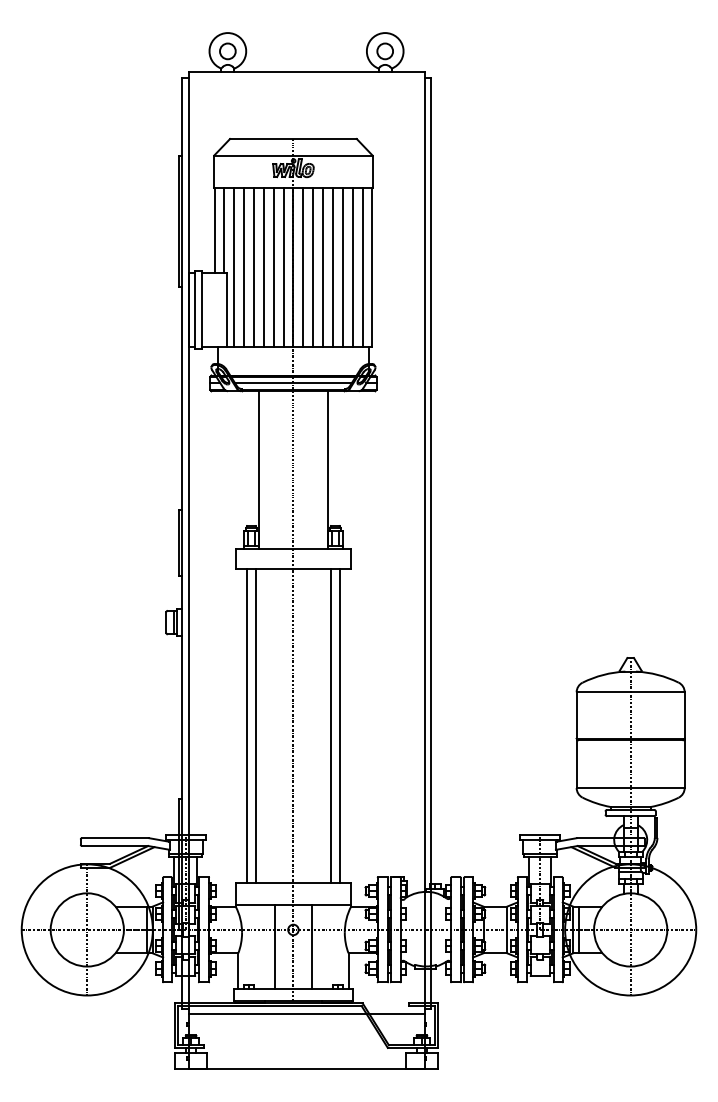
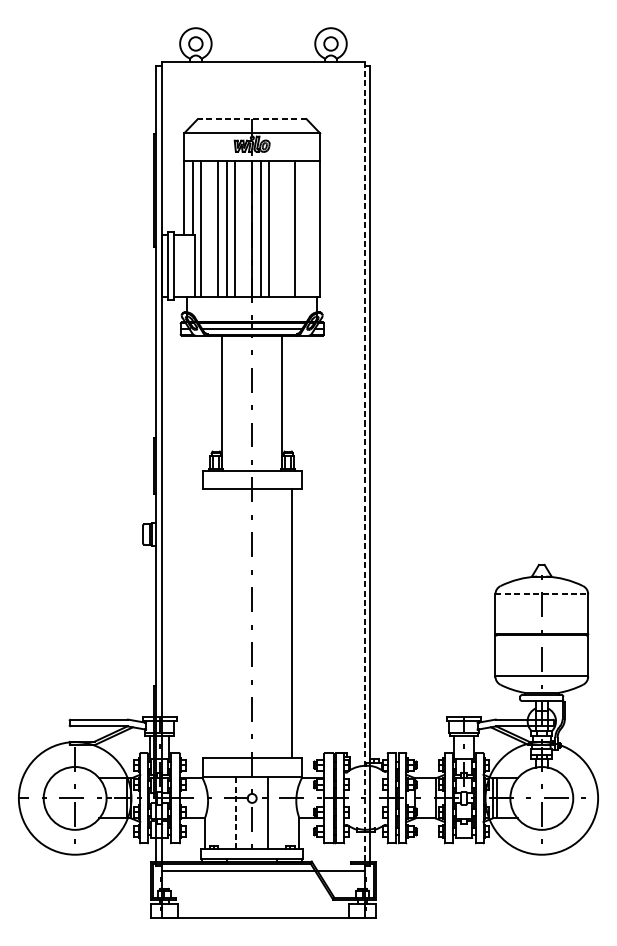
line: (292, 139) -> (251, 119), solid -> dashed
line: (244, 266) -> (210, 228), removed
line: (283, 266) -> (243, 228), removed
line: (323, 266) -> (278, 228), removed
line: (332, 266) -> (285, 228), removed
line: (352, 266) -> (302, 228), removed
line: (362, 266) -> (311, 228), removed
line: (424, 543) -> (364, 466), solid -> dashed
line: (631, 692) -> (542, 594), solid -> dashed
line: (247, 725) -> (212, 622), removed
line: (255, 725) -> (219, 622), removed
line: (331, 725) -> (284, 622), removed
line: (275, 946) -> (236, 812), solid -> dashed

